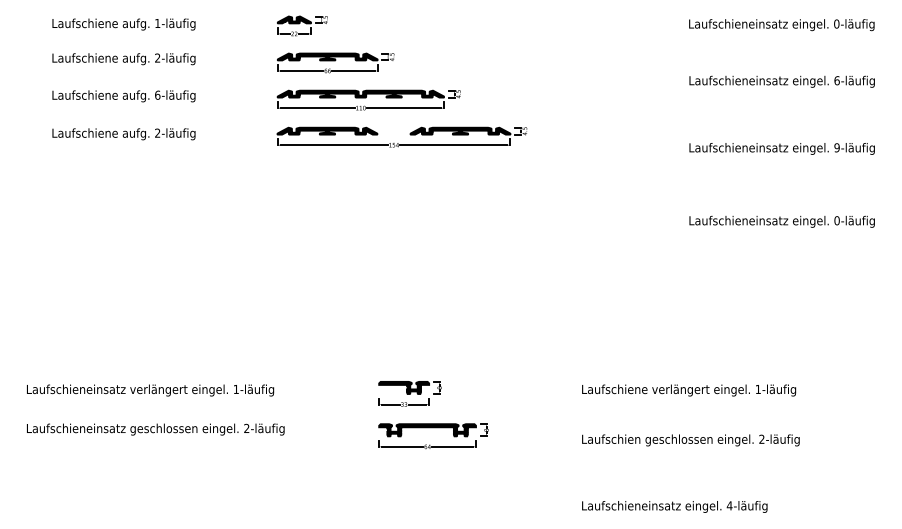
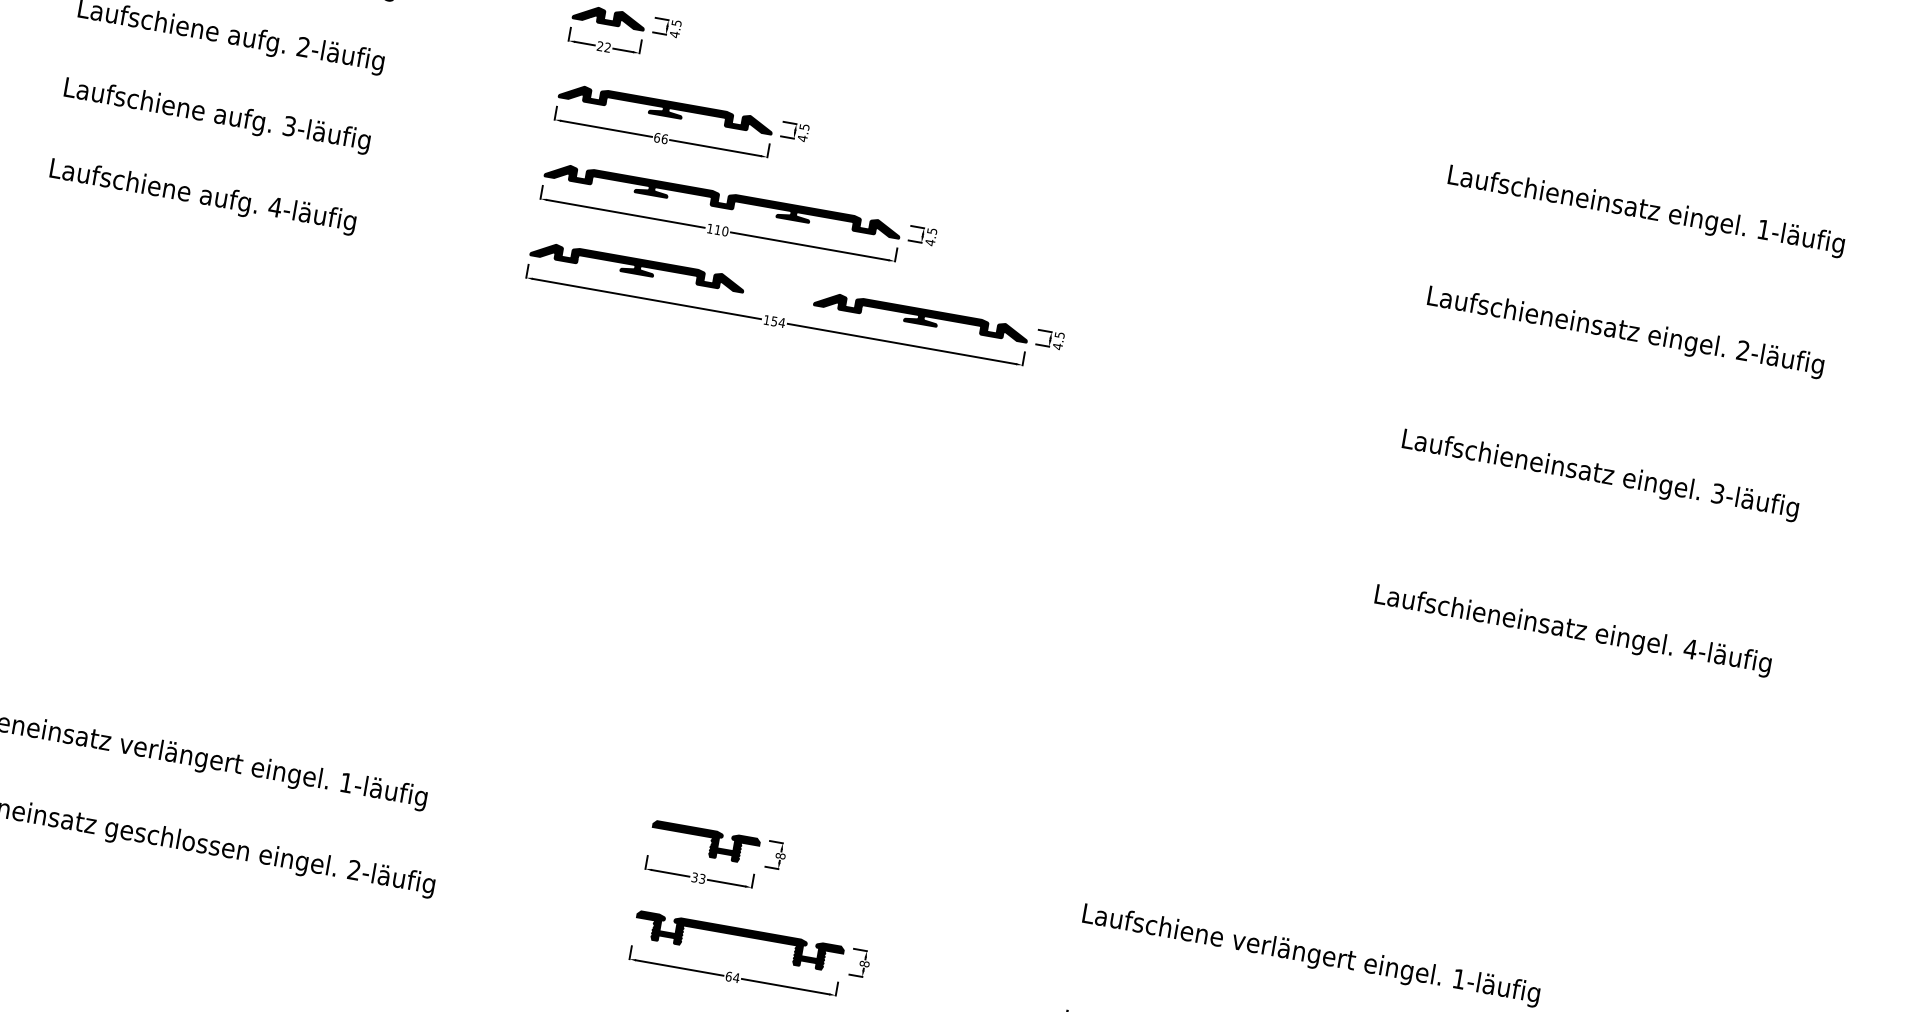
text: (836, 23) -> (1763, 228), 0-läufig -> 1-läufig
text: (836, 80) -> (1742, 349), 6-läufig -> 2-läufig
text: (157, 94) -> (289, 124), 6-läufig -> 3-läufig
text: (157, 132) -> (275, 205), 2-läufig -> 4-läufig
text: (836, 147) -> (1716, 492), 9-läufig -> 3-läufig
text: (836, 220) -> (1689, 648), 0-läufig -> 4-läufig

